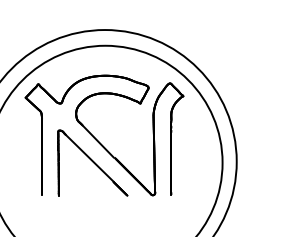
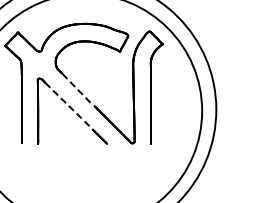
line: (98, 141) -> (78, 89), solid -> dashed
line: (89, 158) -> (69, 106), solid -> dashed

